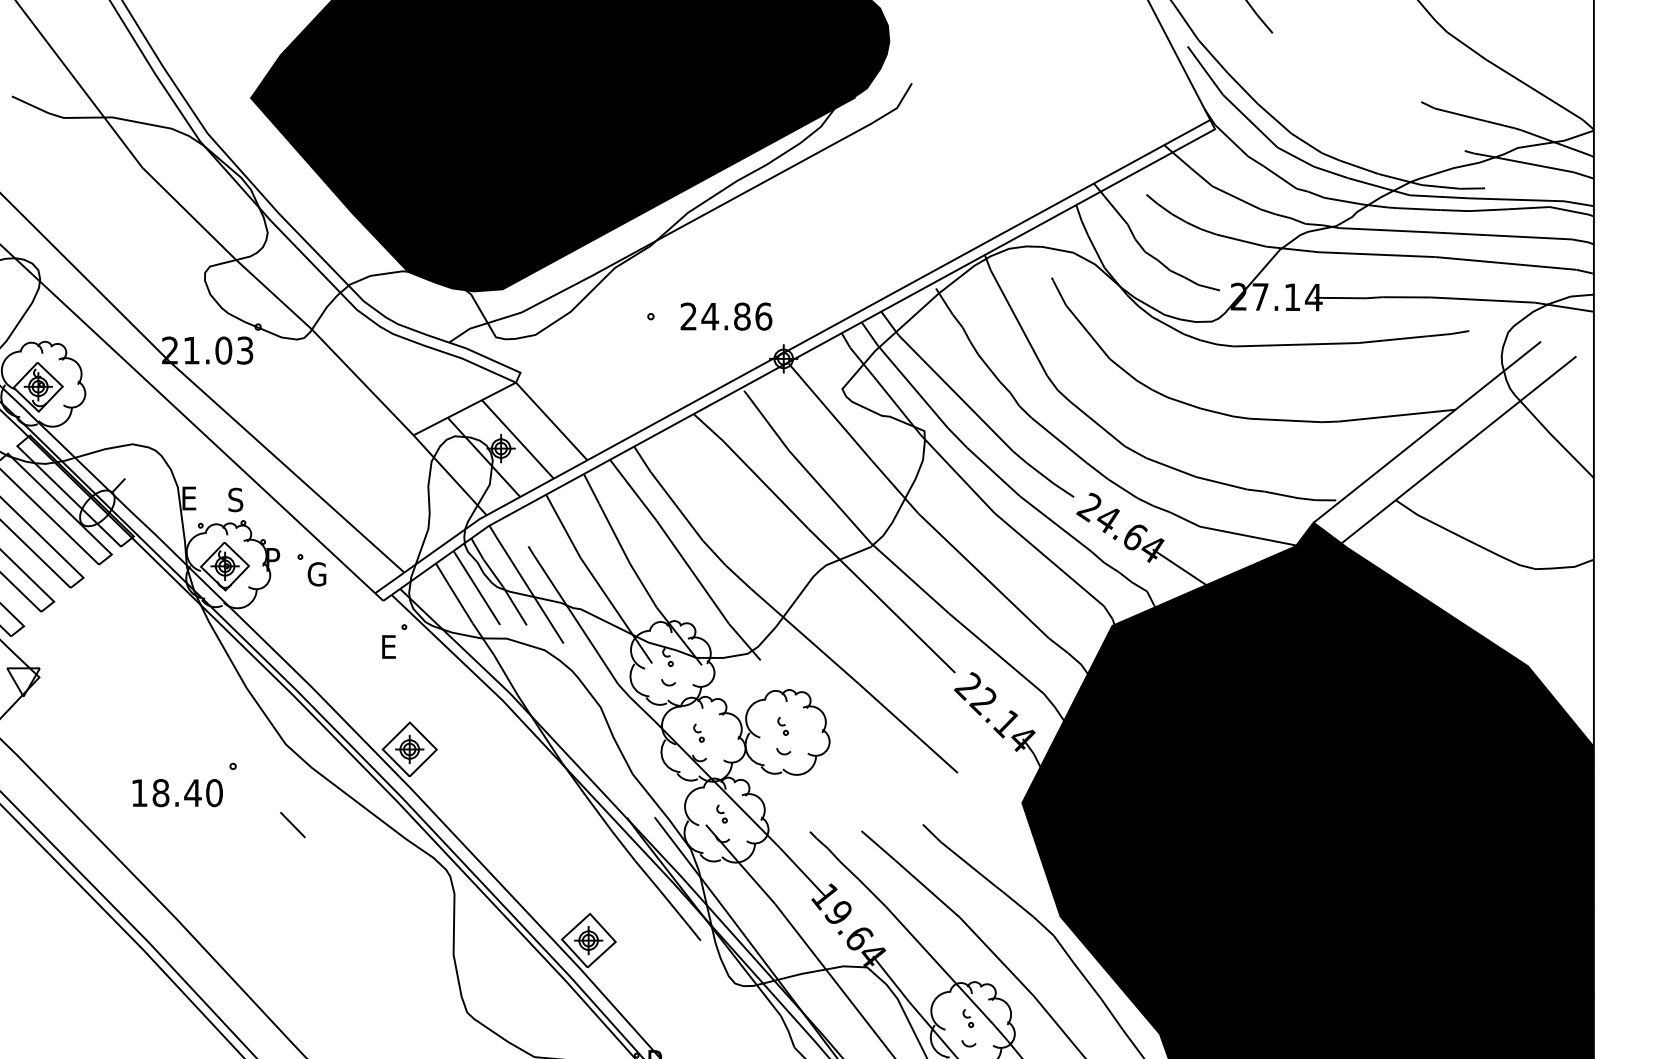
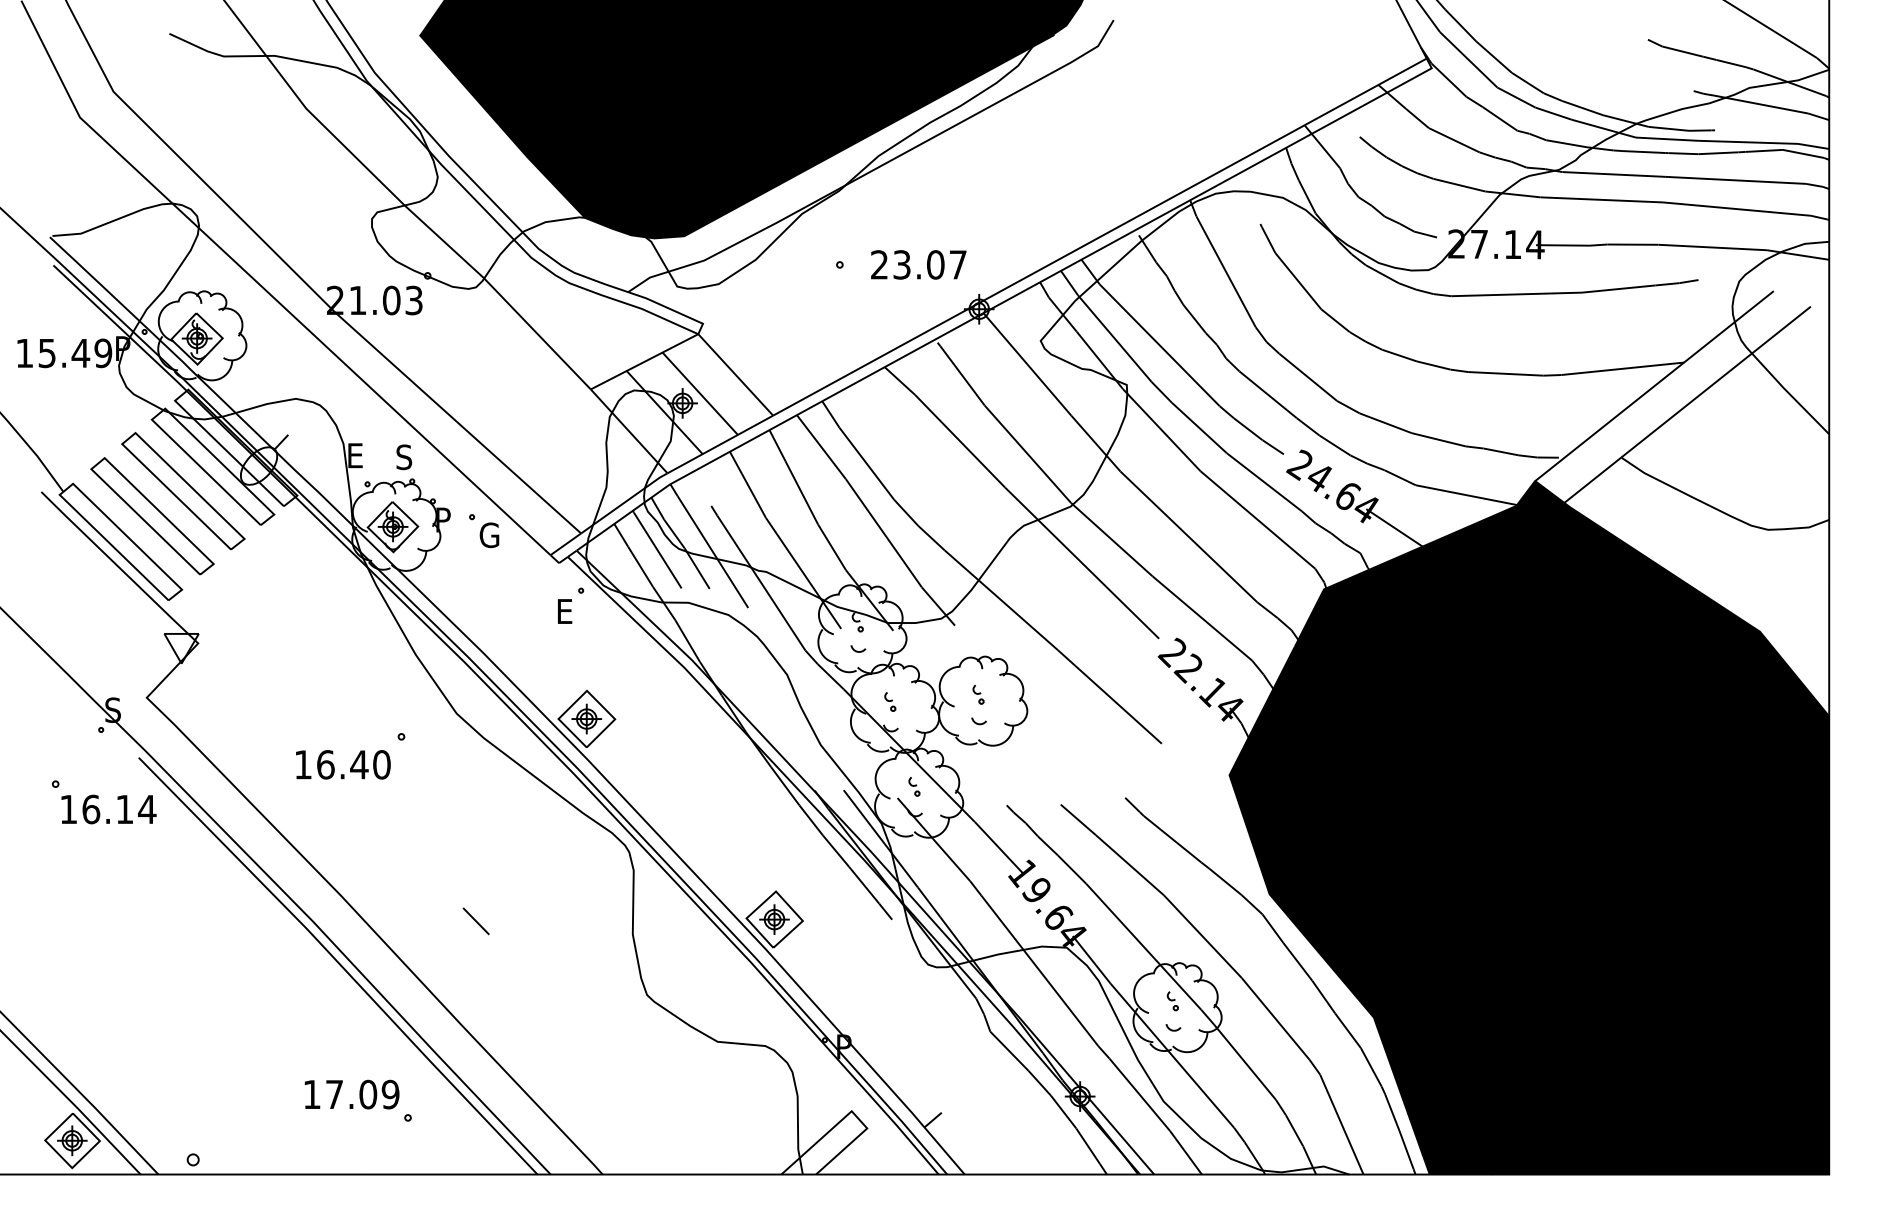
text: (736, 316) -> (929, 264), 24.86 -> 23.07
text: (160, 792) -> (325, 764), 18.40 -> 16.40
line: (292, 825) -> (475, 921), moved

